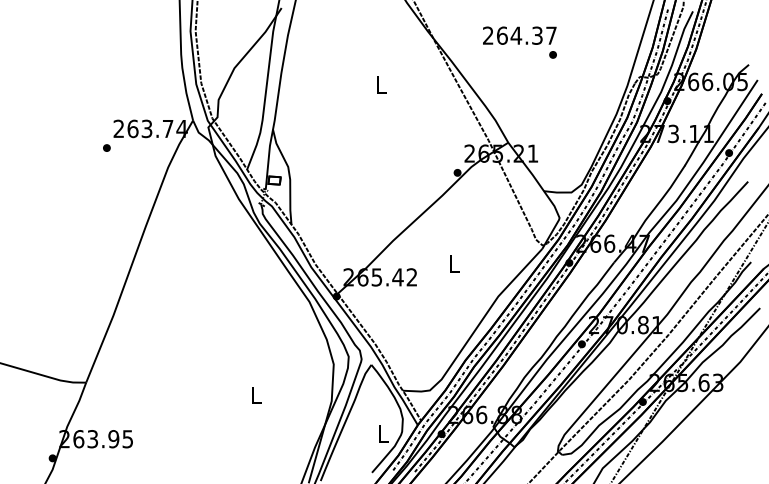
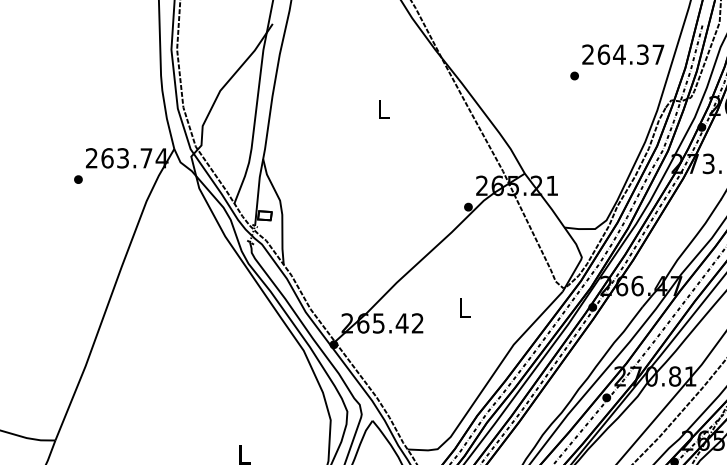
text: (519, 35) -> (622, 54), moved

